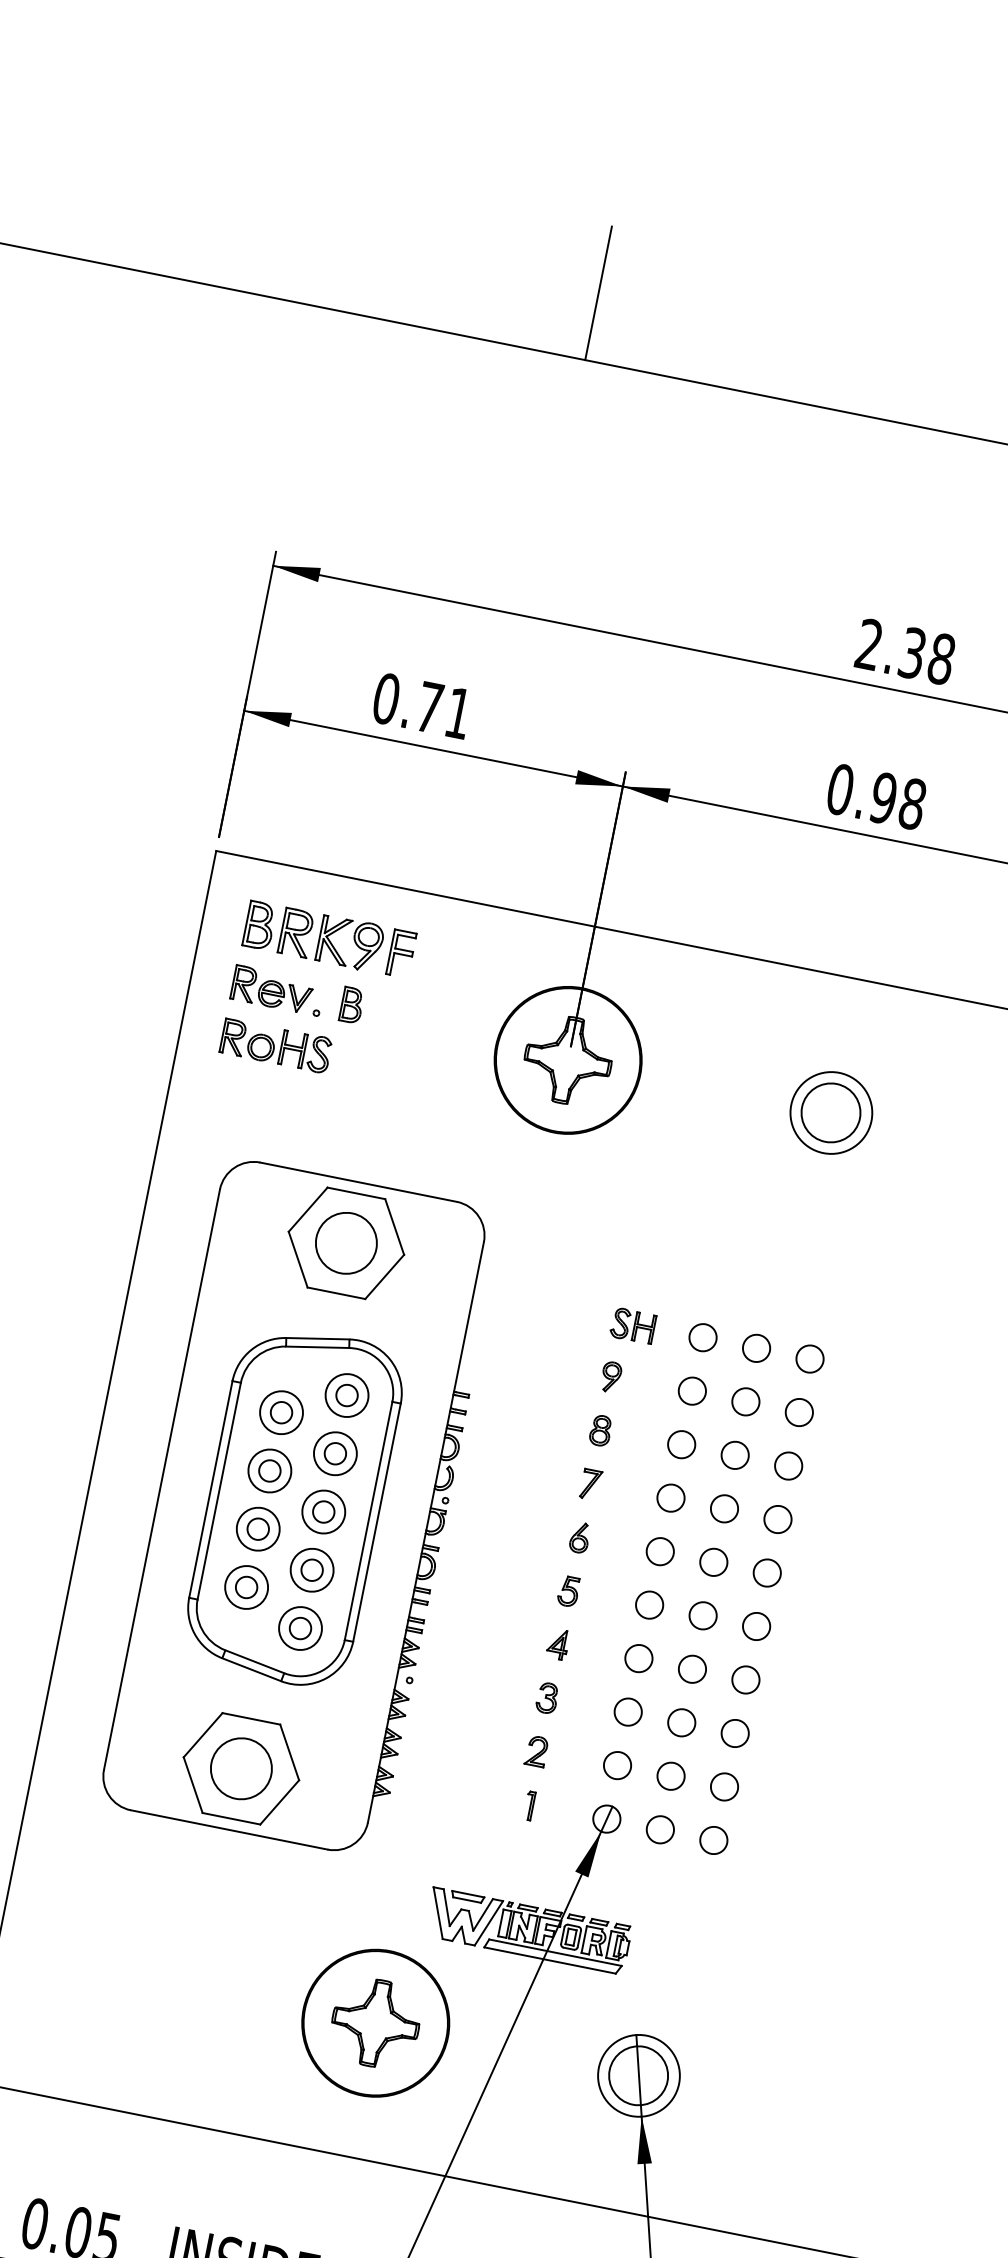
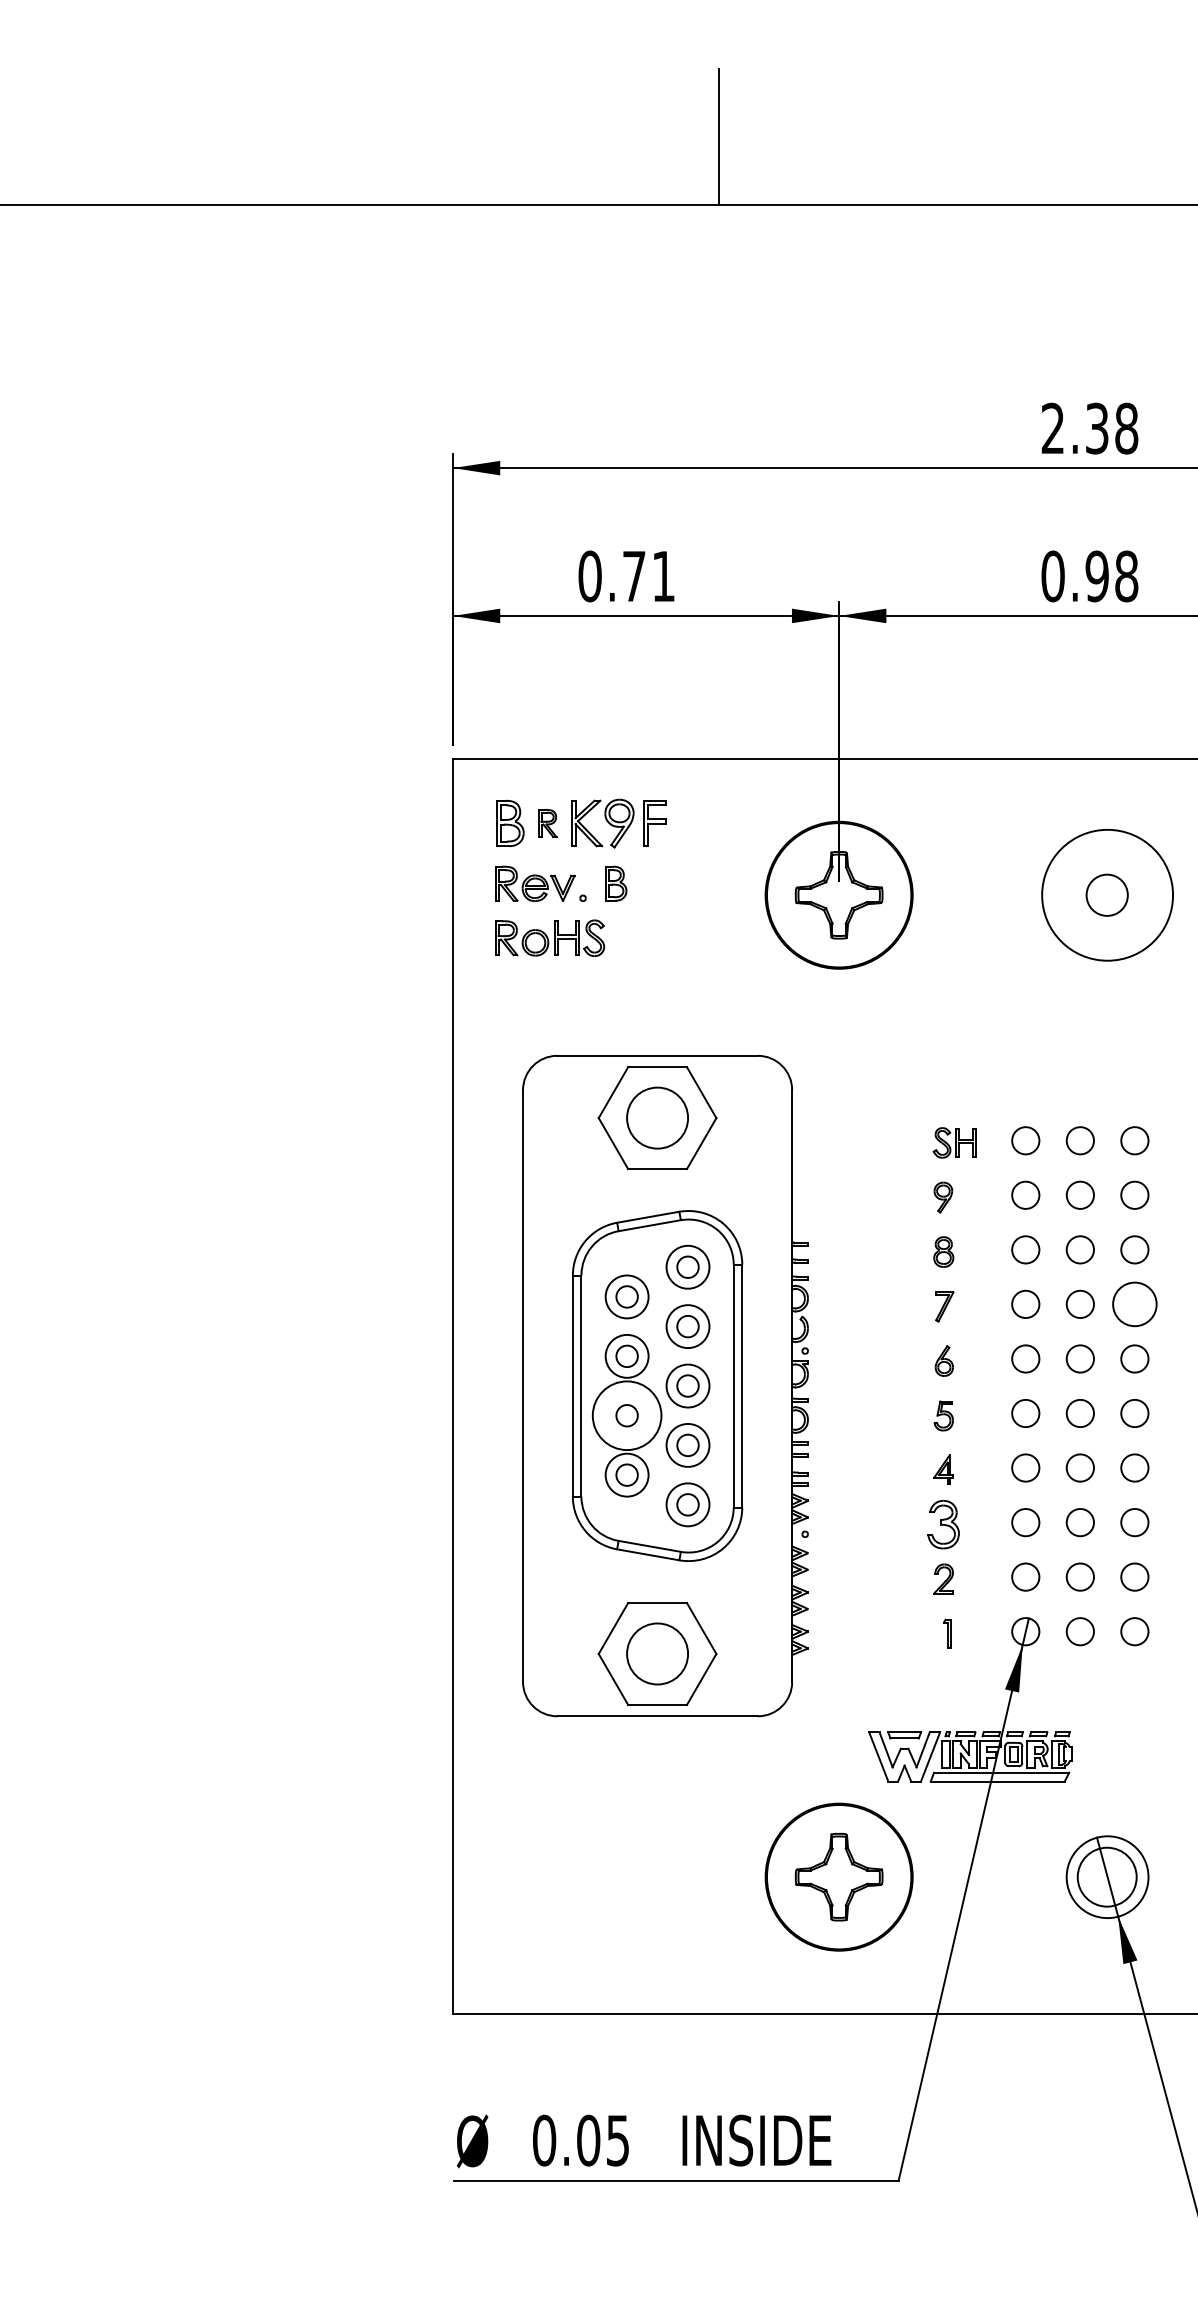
part: (296, 932) -> (547, 823), size x0.6
circle: (830, 1112) -> (1106, 894), size x0.7
circle: (831, 1113) -> (1107, 895), size x1.6
circle: (777, 1519) -> (1134, 1304), size x1.6
circle: (257, 1528) -> (626, 1415), size x1.6
part: (547, 1697) -> (943, 1524), size x1.6

